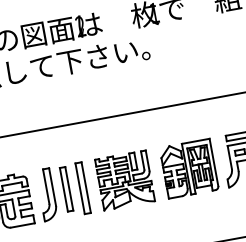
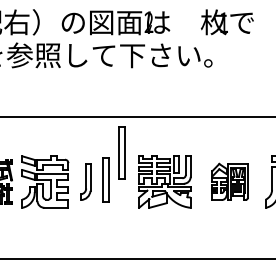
part: (188, 168) -> (229, 181), size x0.7
part: (82, 187) -> (121, 152), moved
part: (46, 194) -> (85, 181), size x0.7

